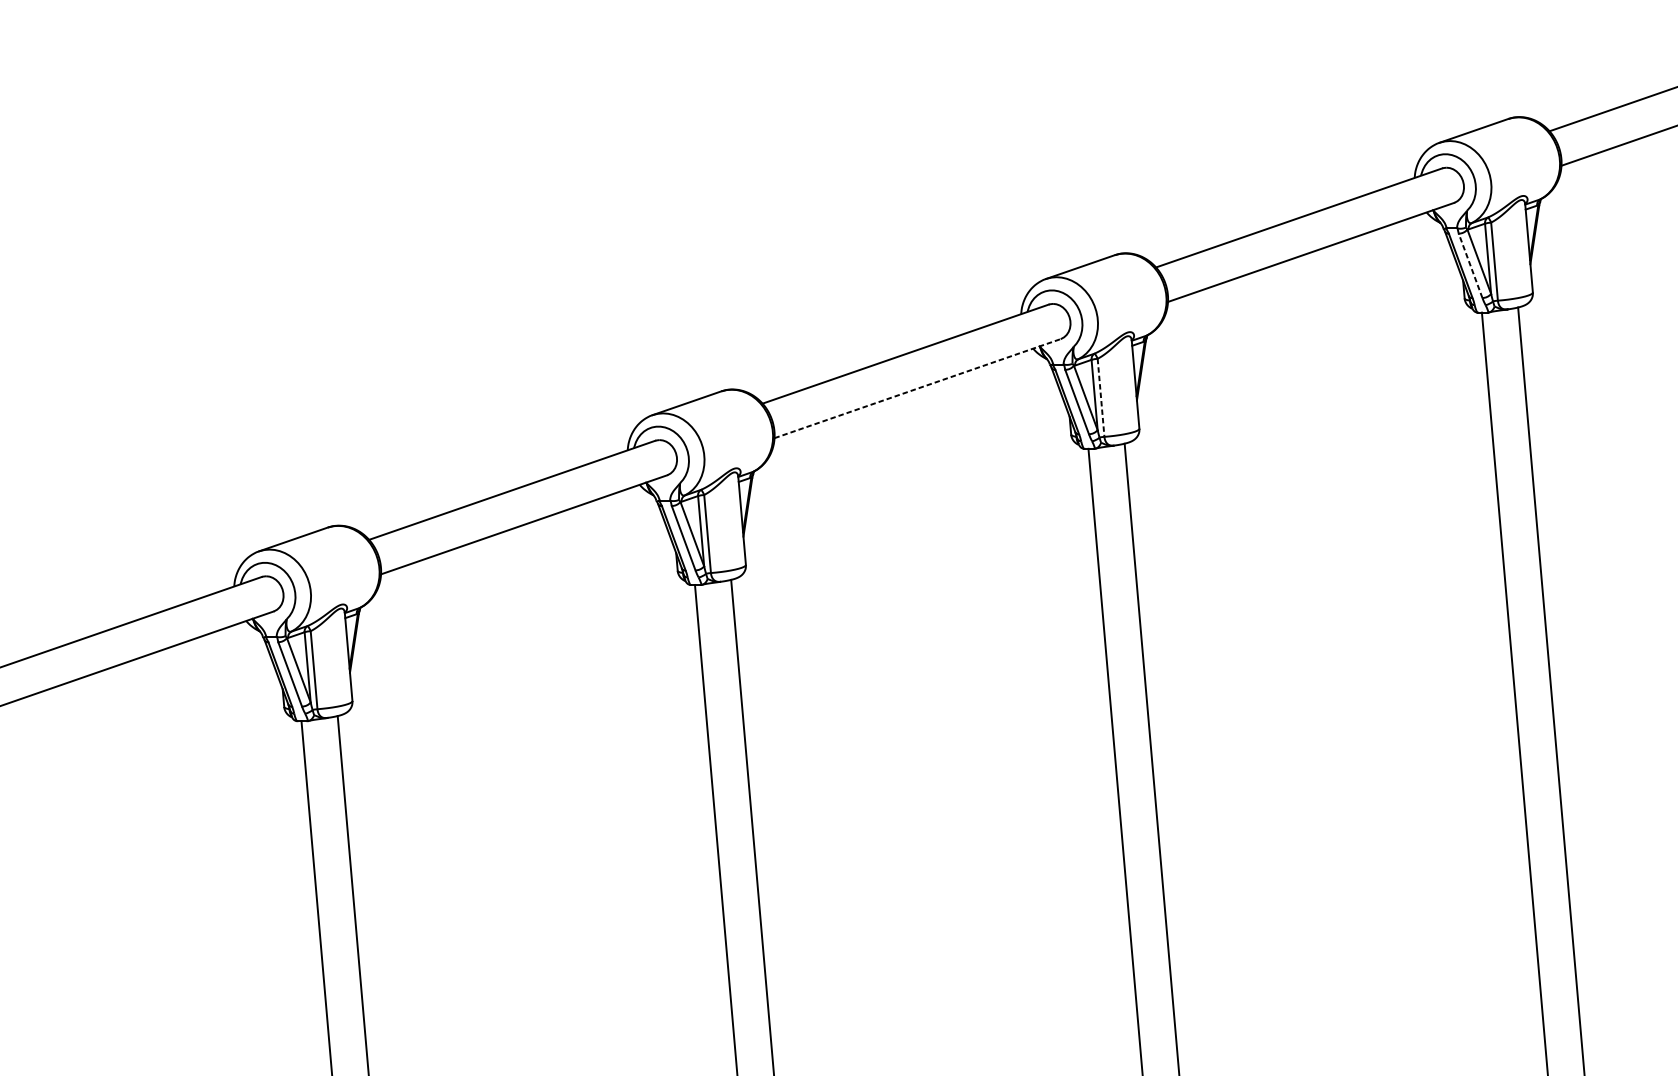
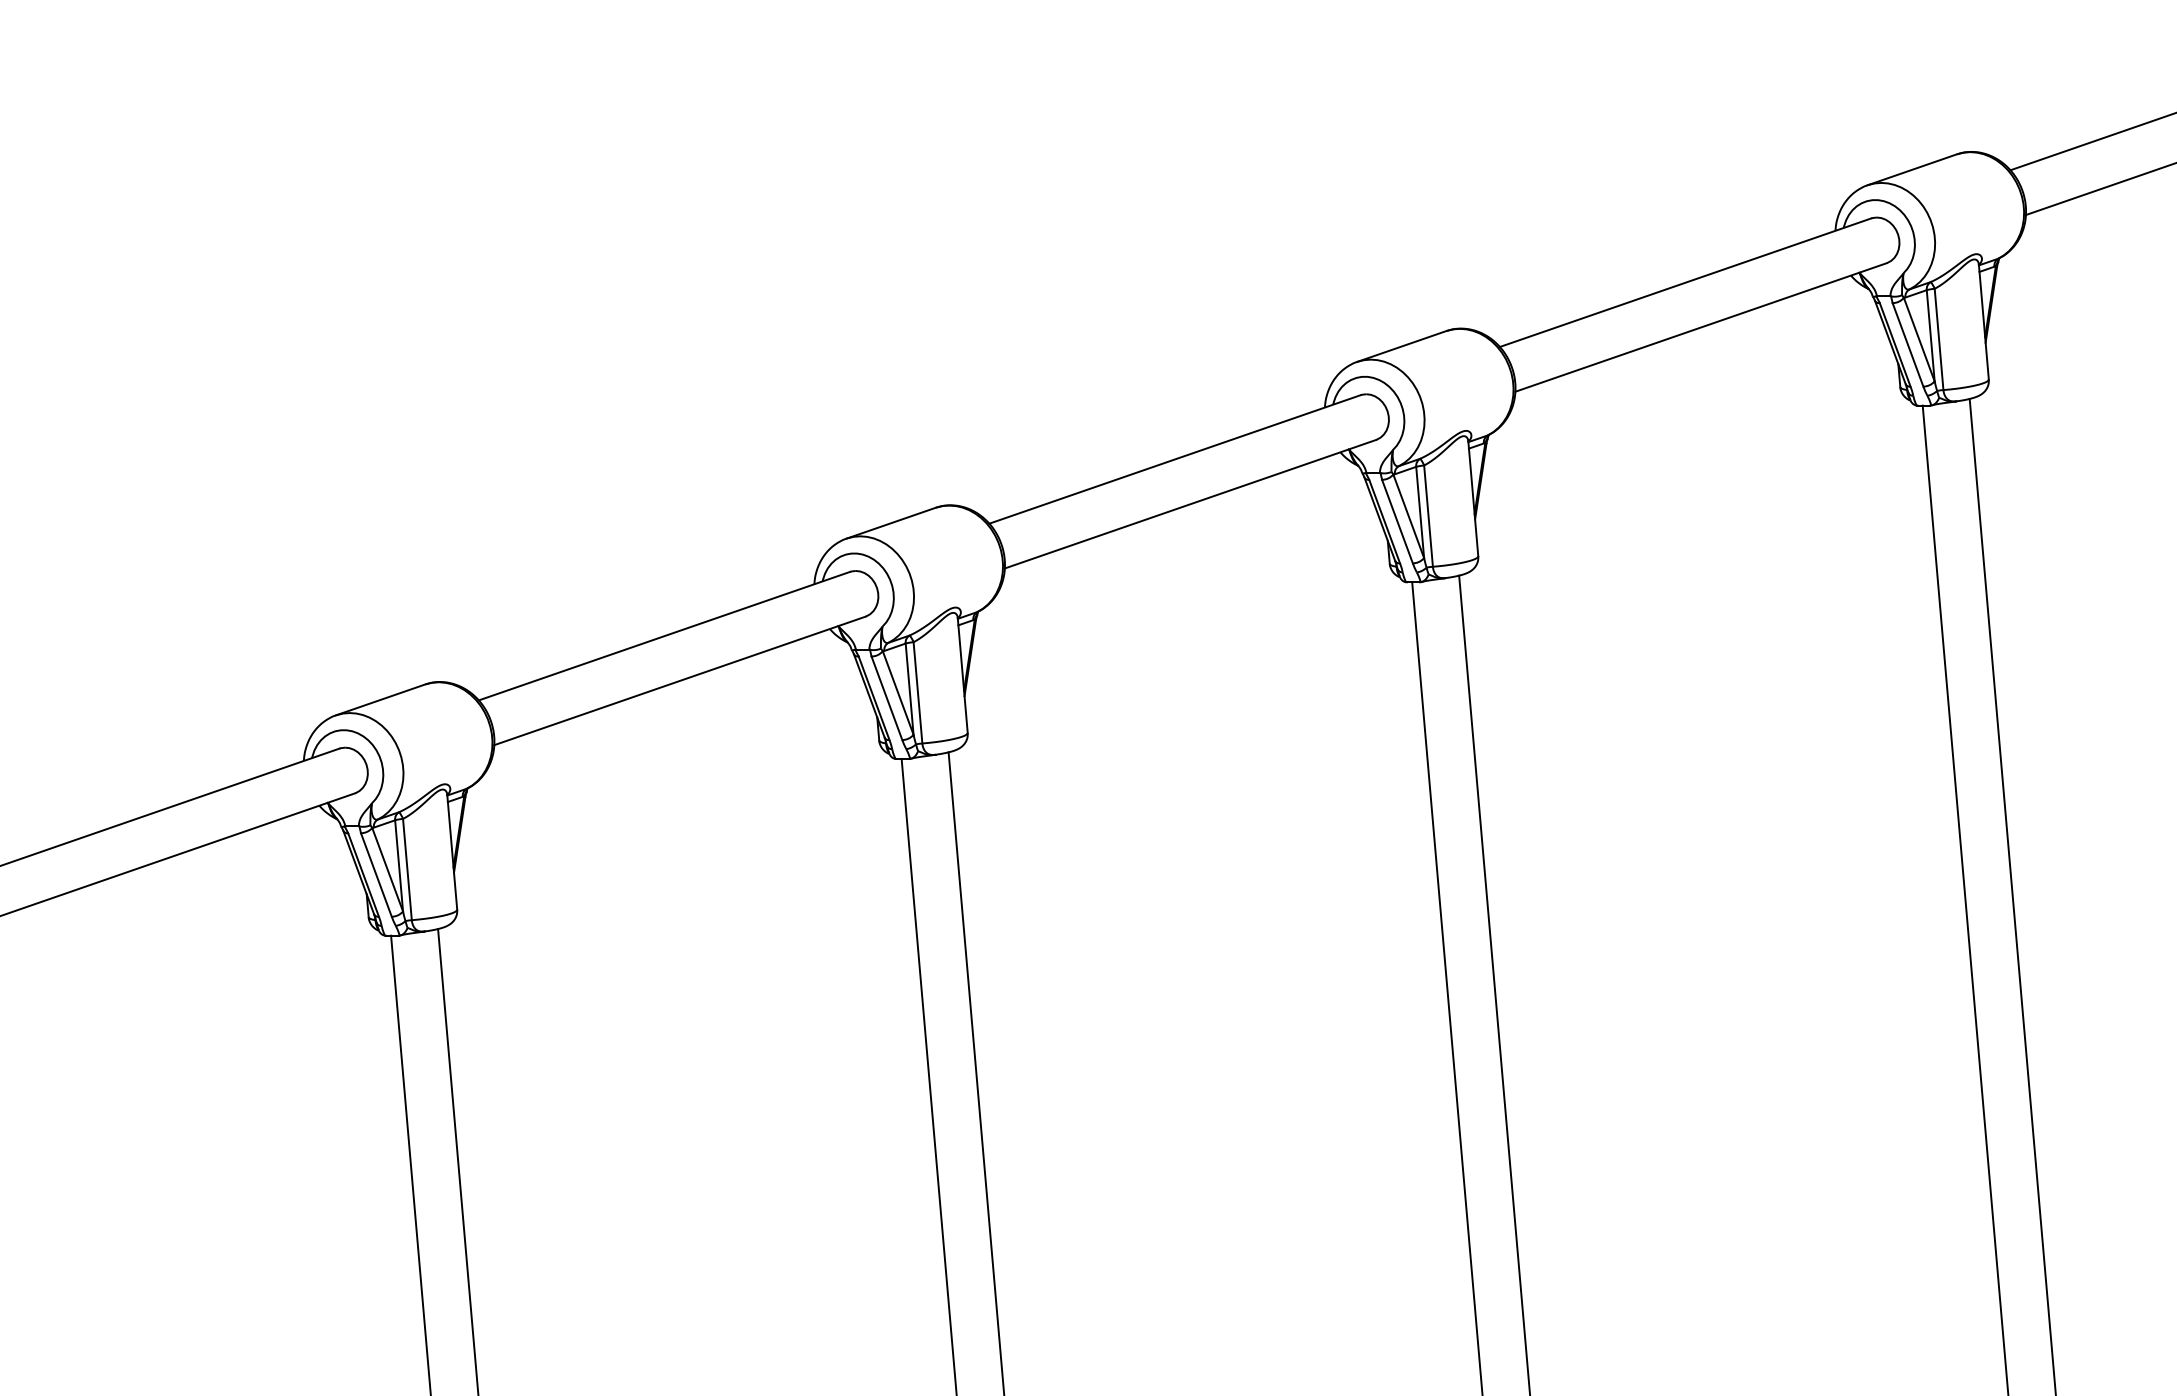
line: (1470, 265) -> (1908, 344), dashed -> solid
line: (917, 388) -> (1190, 504), dashed -> solid
line: (1101, 398) -> (1428, 516), dashed -> solid

